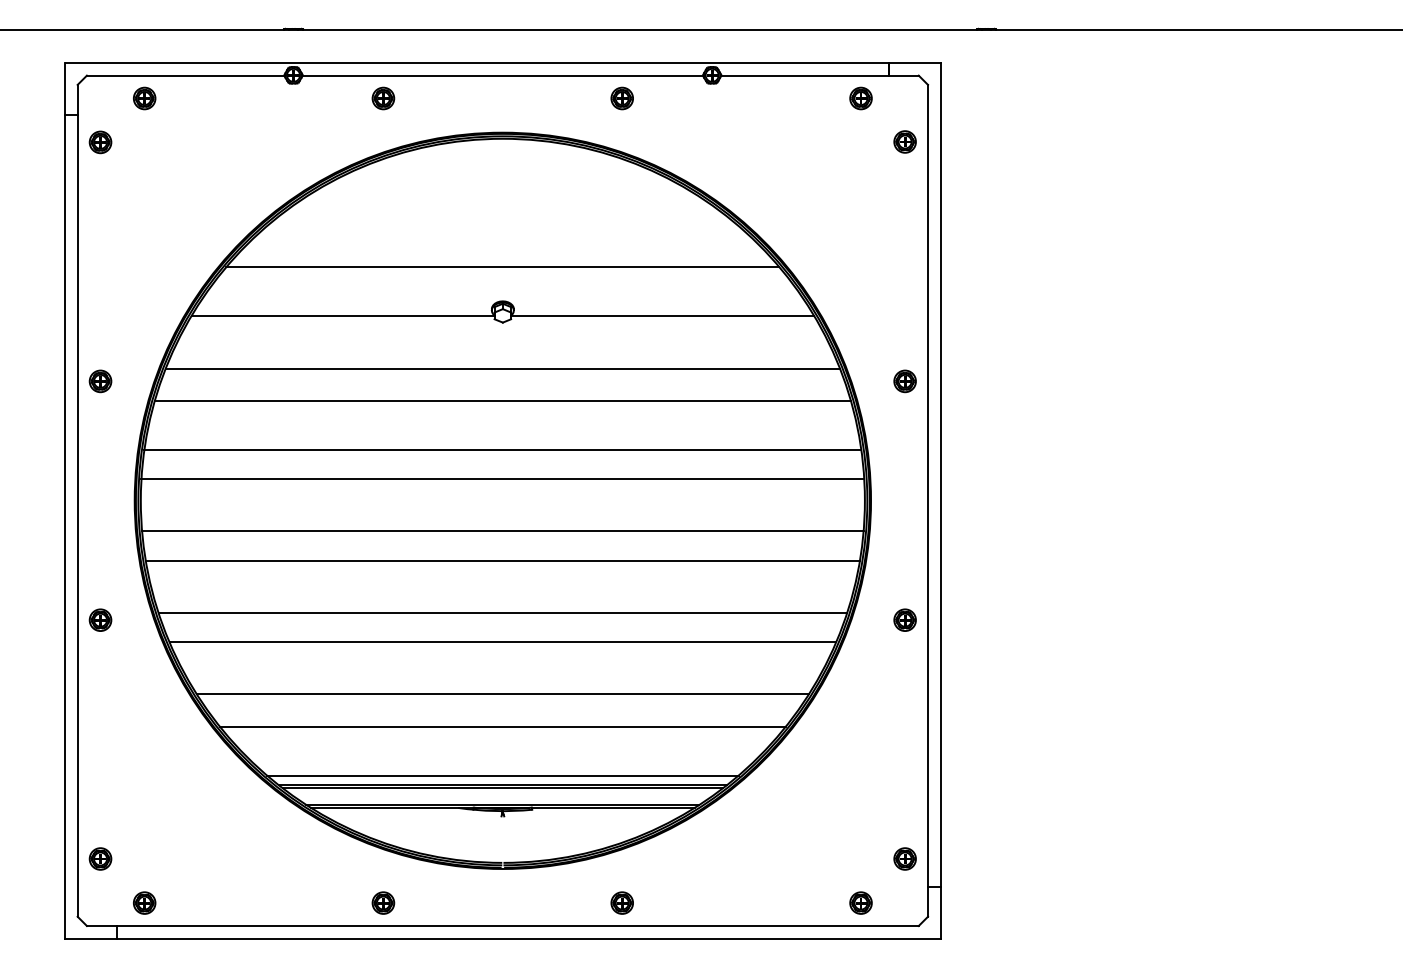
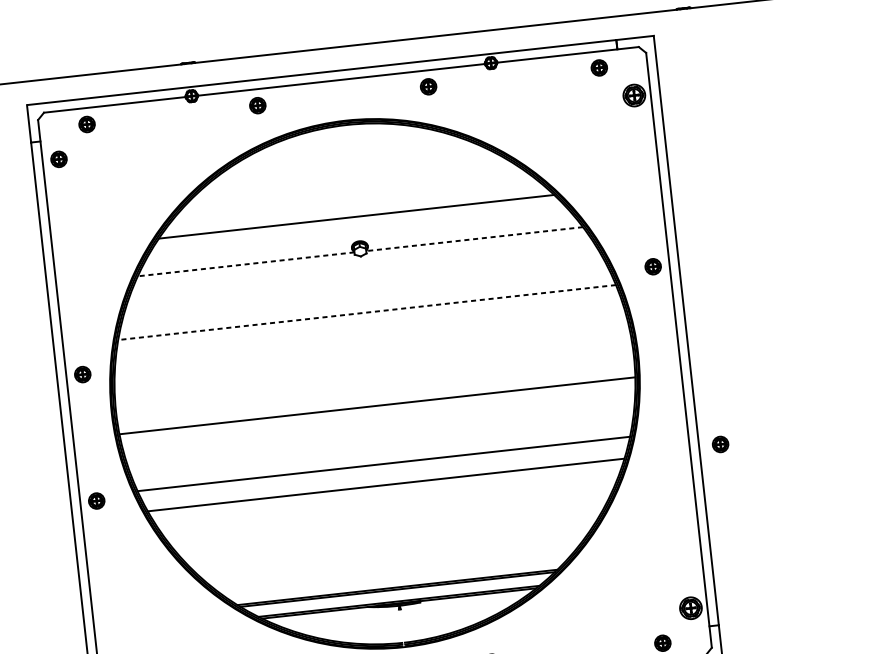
part: (904, 141) -> (633, 95), size x1.4
line: (343, 315) -> (246, 263), solid -> dashed
line: (662, 315) -> (474, 238), solid -> dashed
line: (502, 368) -> (364, 289), removed
part: (100, 381) -> (82, 374), moved
line: (502, 401) -> (366, 312), solid -> dashed
line: (502, 450) -> (370, 347), removed
line: (502, 479) -> (373, 368), removed
line: (502, 560) -> (379, 426), removed
part: (904, 619) -> (720, 444), moved
line: (502, 694) -> (390, 522), removed
line: (502, 726) -> (392, 545), removed
line: (502, 775) -> (396, 580), removed
part: (904, 858) -> (690, 607), size x1.4

